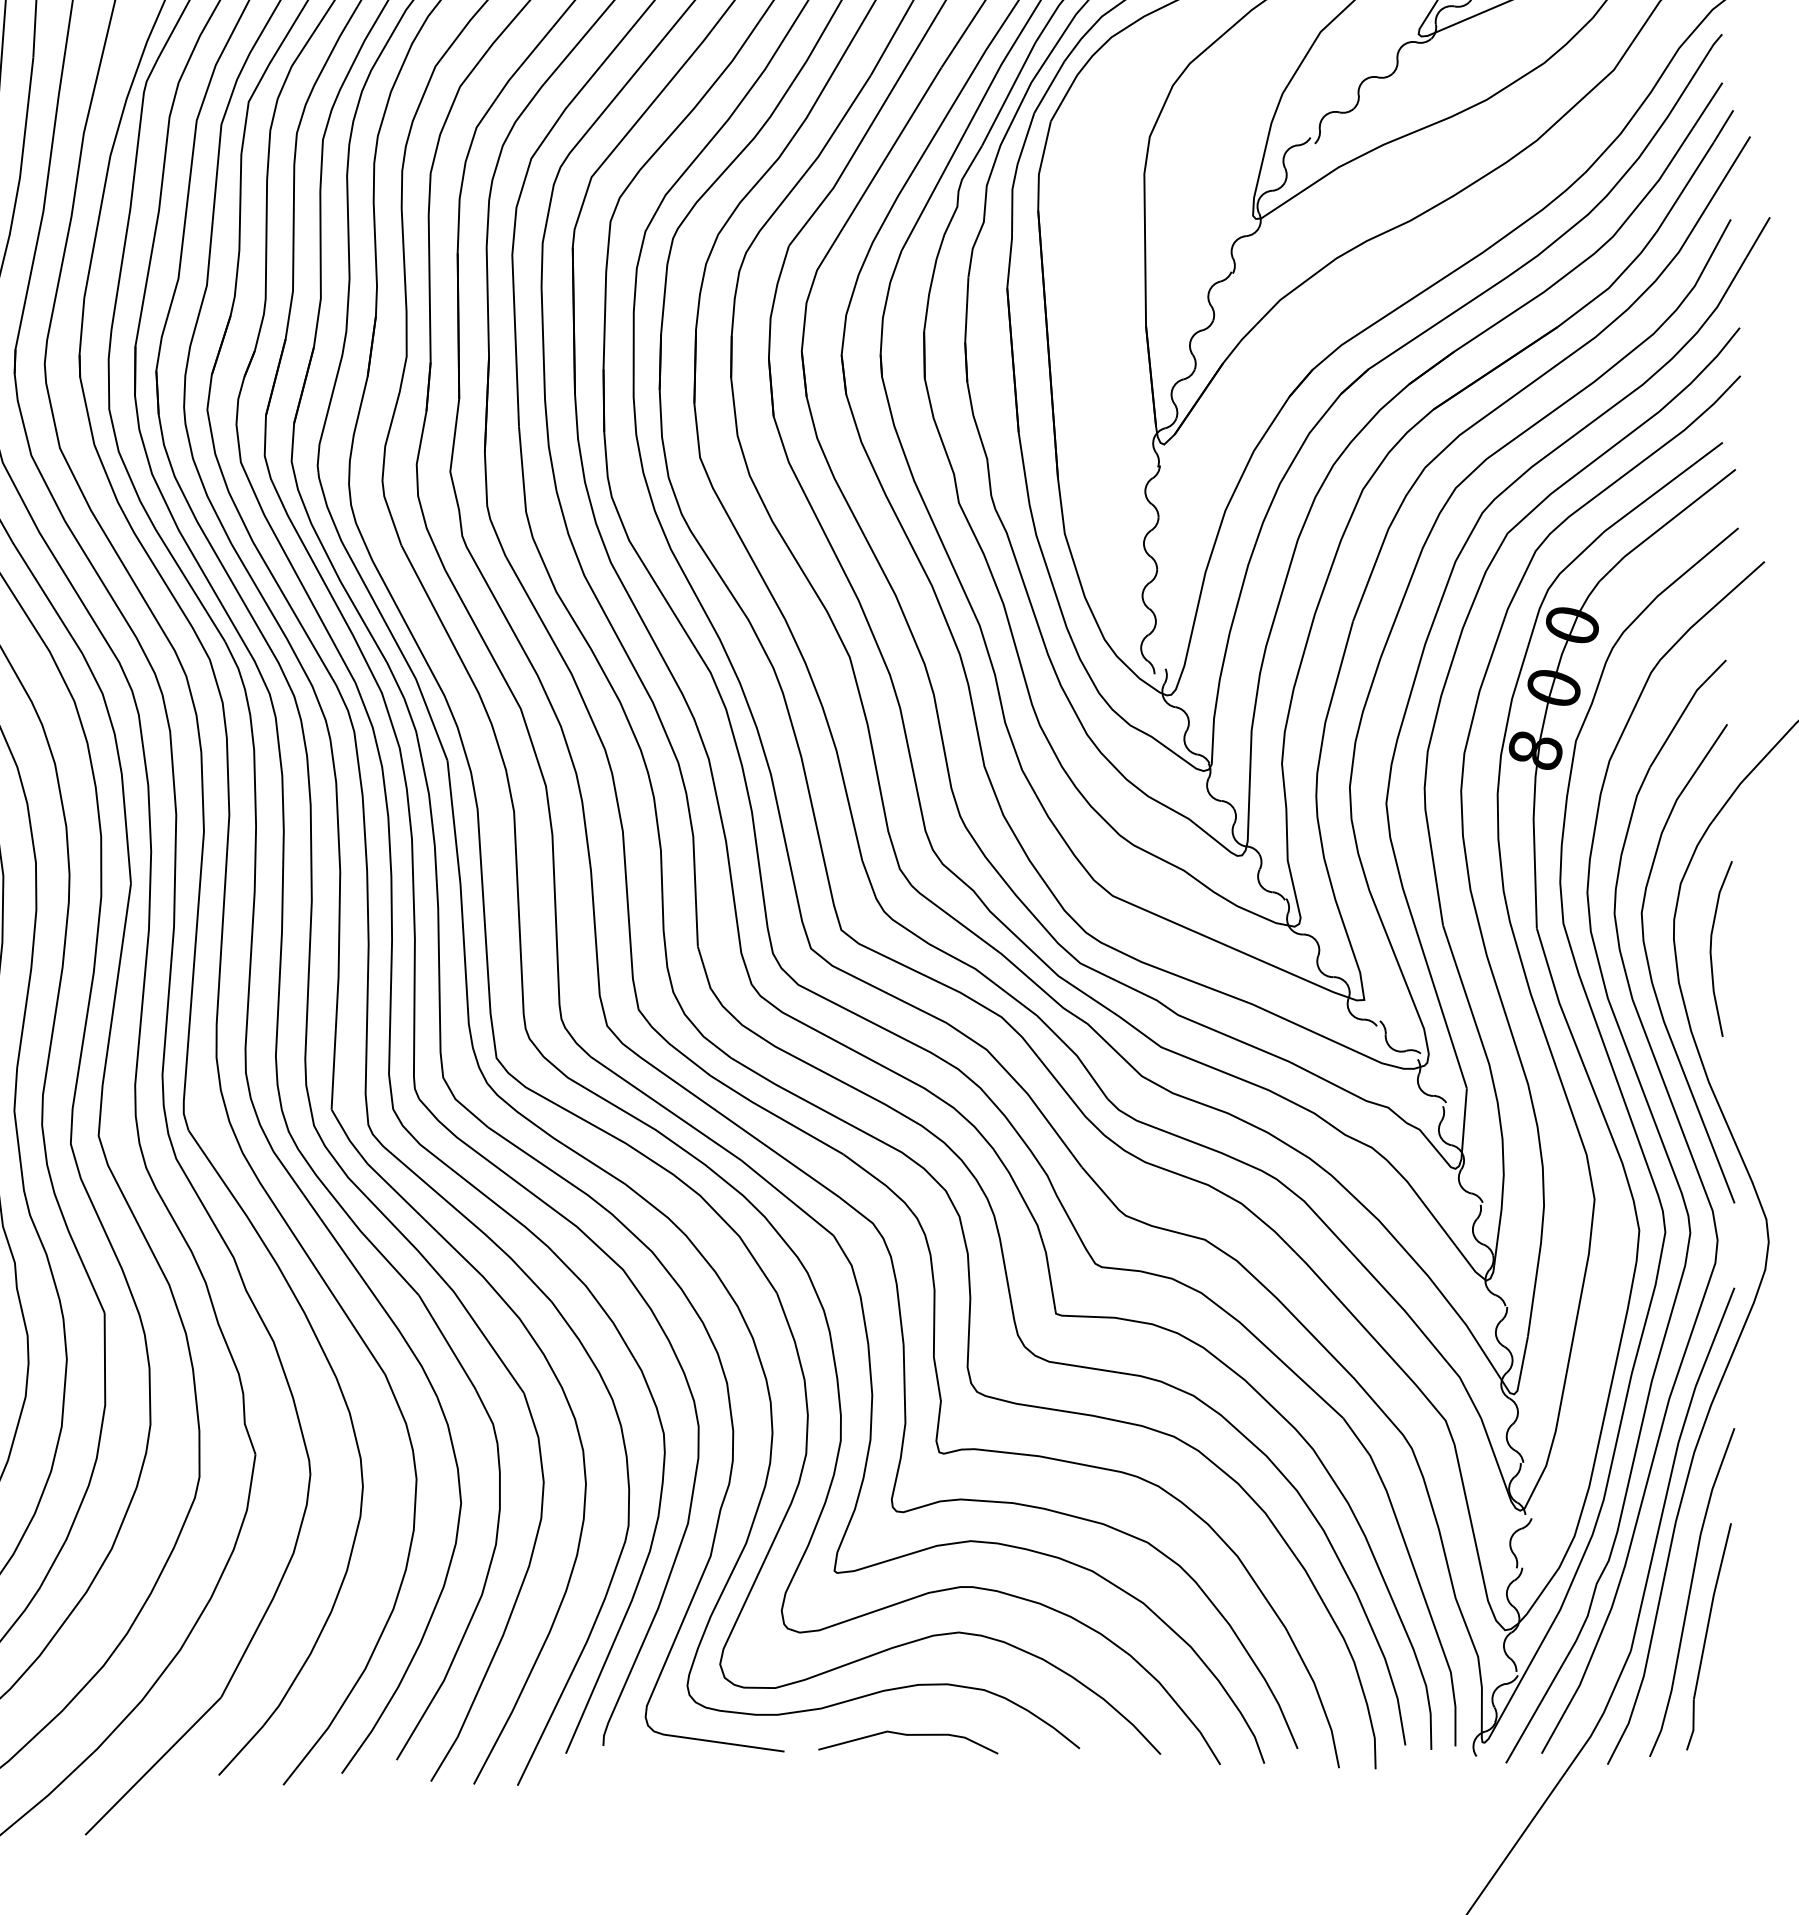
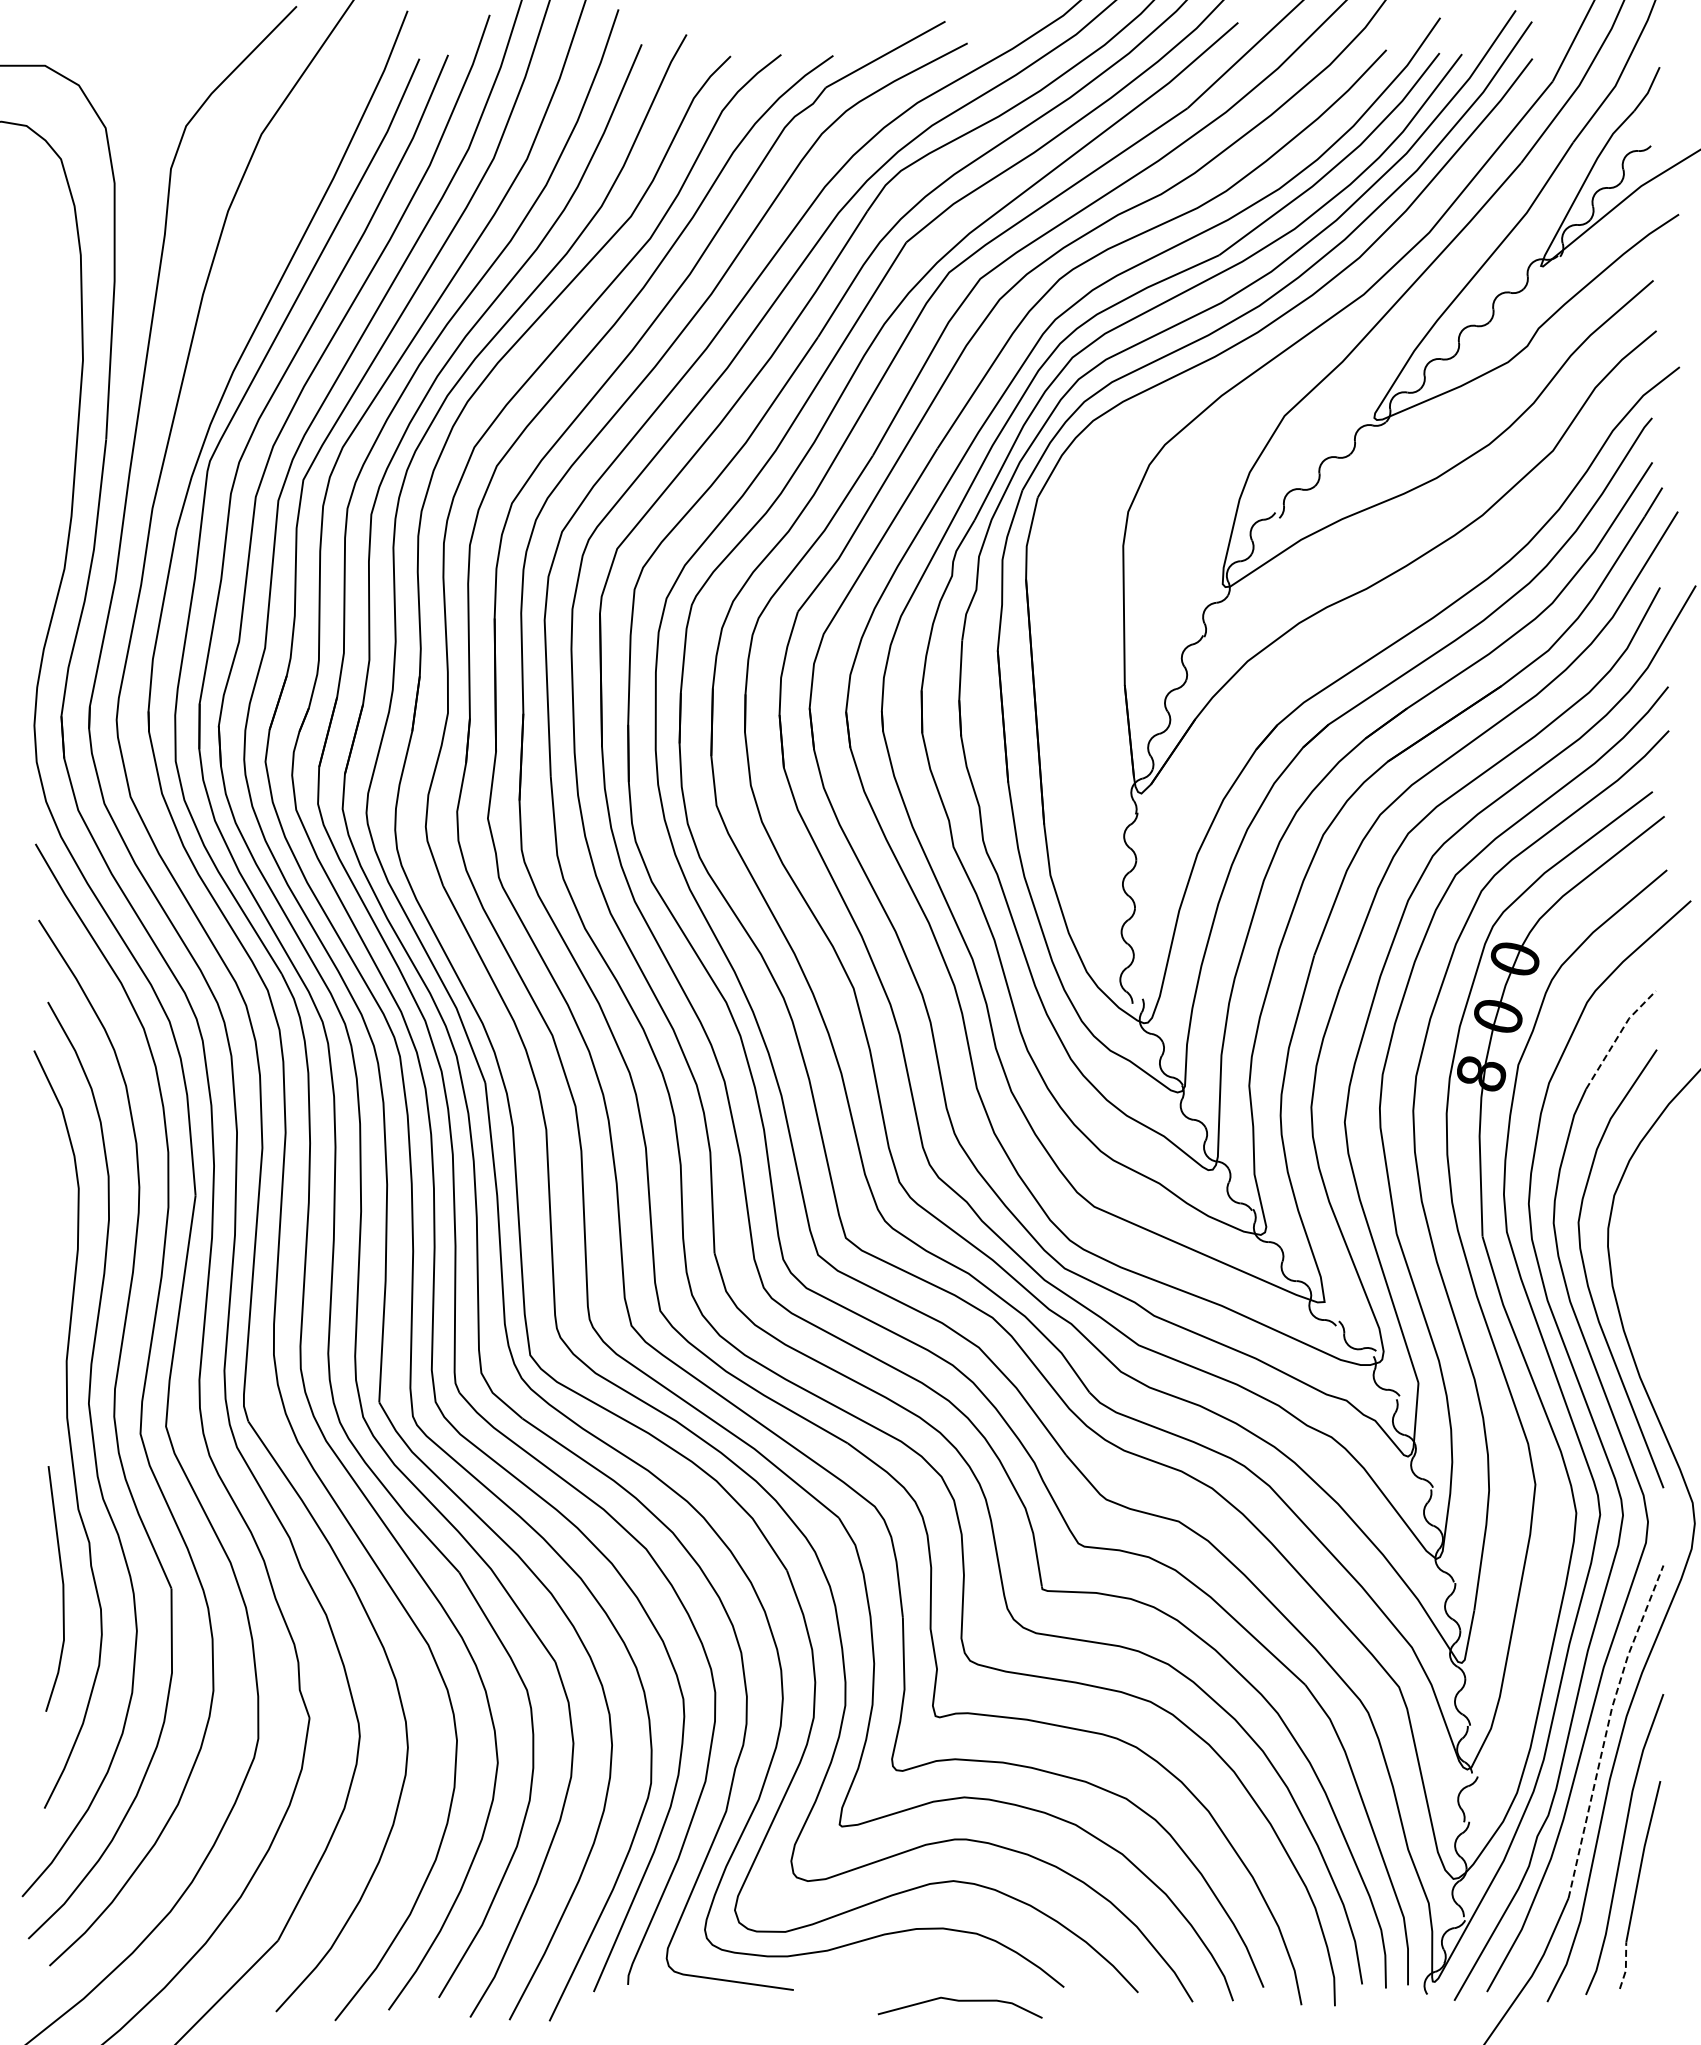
line: (1685, 709) -> (1618, 1036), solid -> dashed
curve: (1711, 948) -> (1642, 1254), removed
line: (1673, 1464) -> (1607, 1727), solid -> dashed
line: (1693, 1725) -> (1625, 1966), solid -> dashed
curve: (907, 1735) -> (959, 2001), moved

